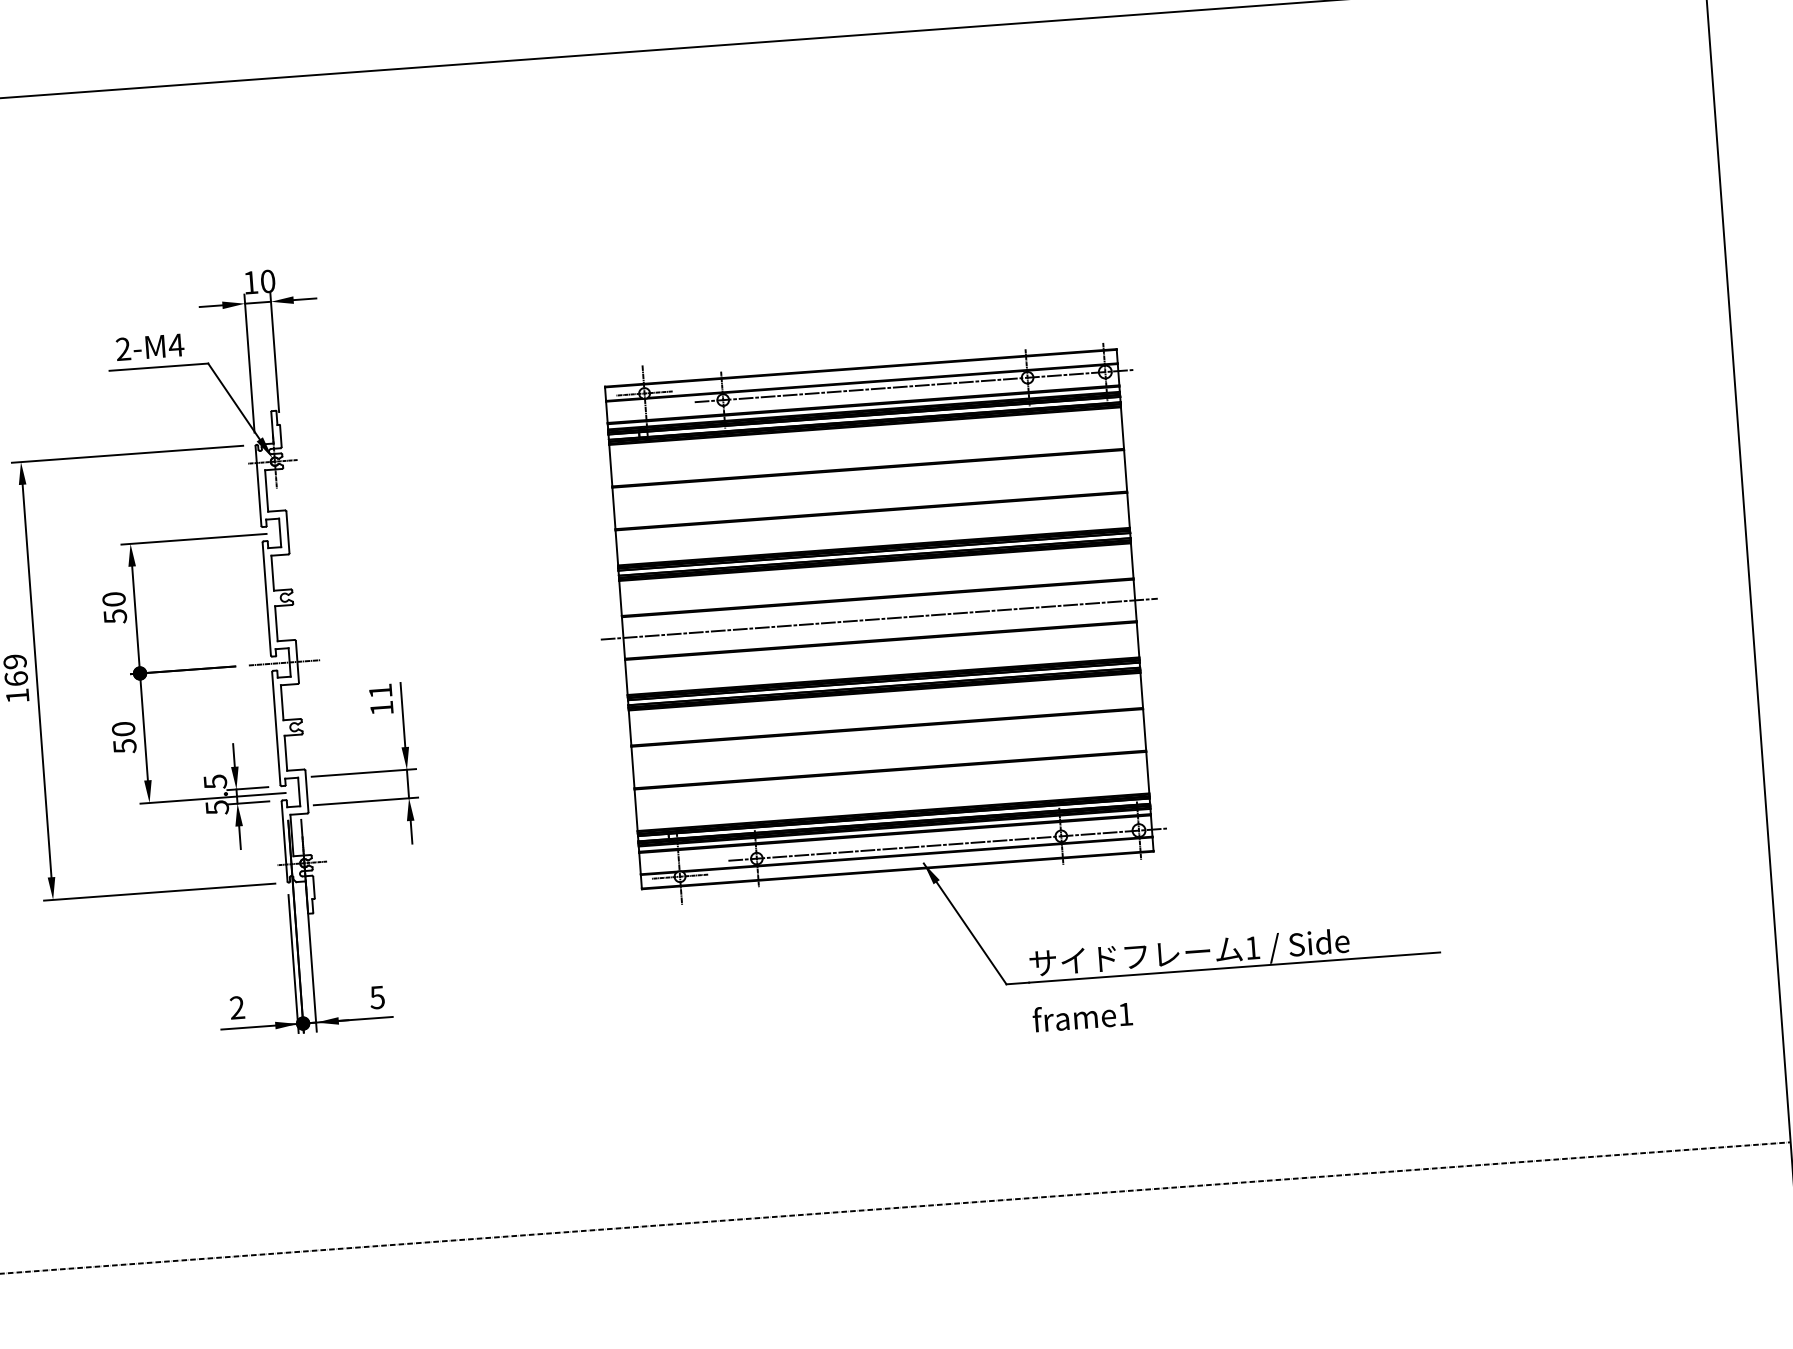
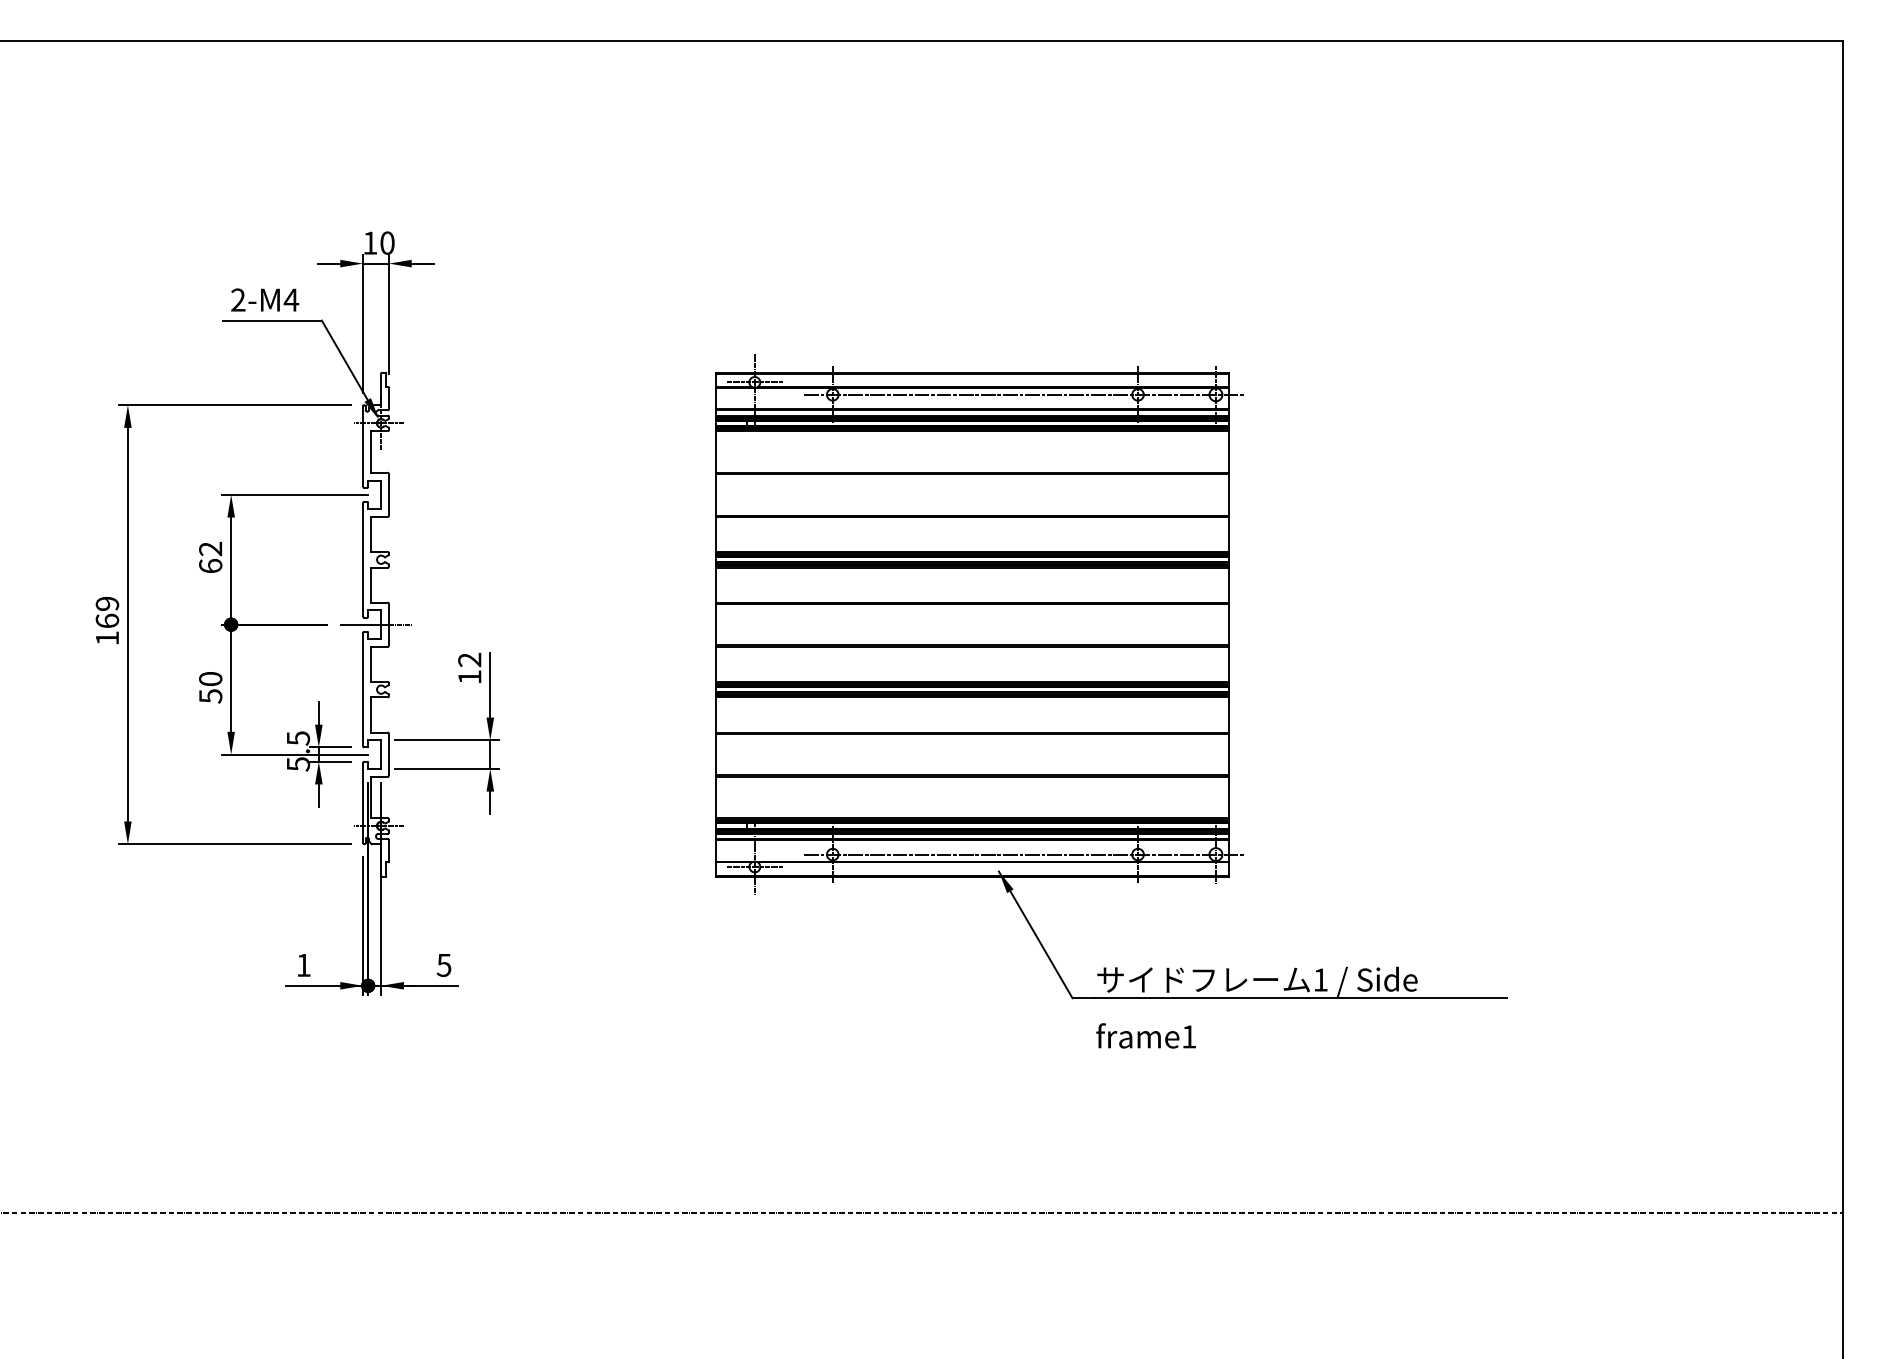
text: (114, 607) -> (210, 557), 50 -> 62
line: (879, 618) -> (972, 624), removed
text: (380, 690) -> (469, 659), 11 -> 12
text: (237, 1007) -> (303, 964), 2 -> 1

